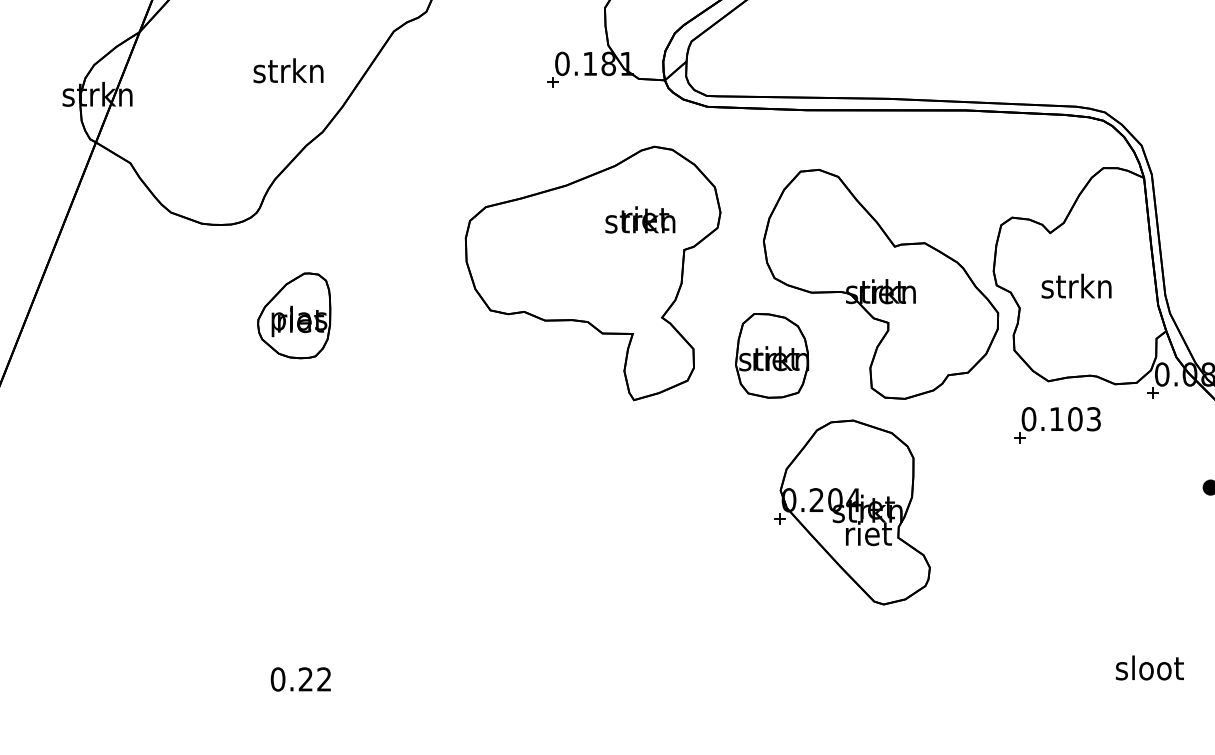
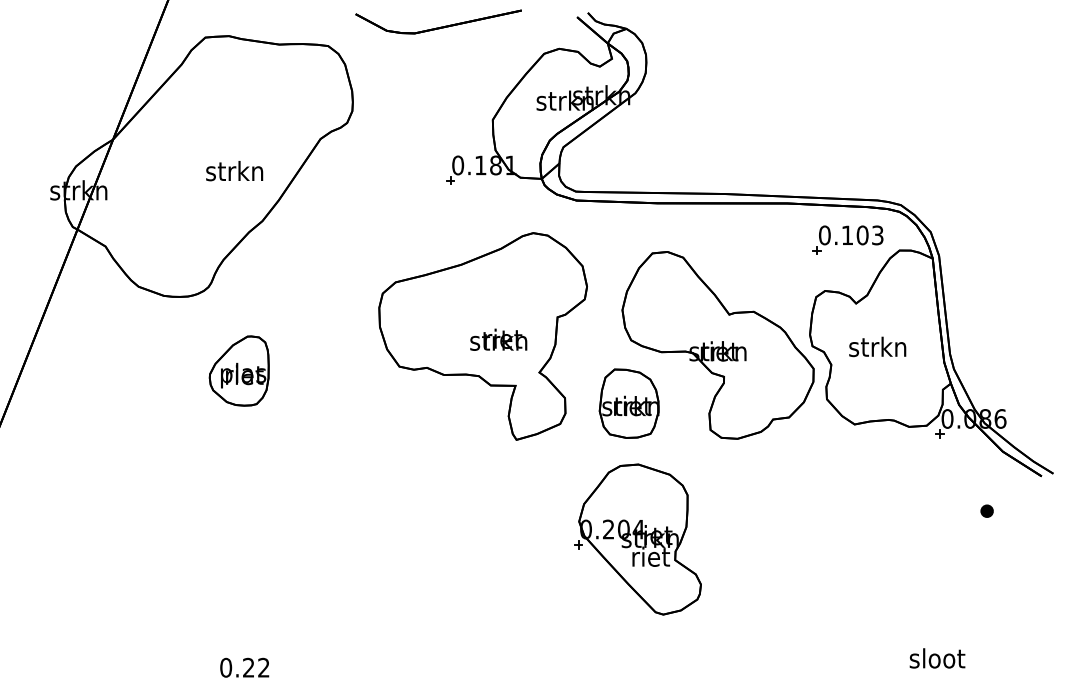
text: (640, 219) -> (498, 339), moved
part: (1056, 424) -> (847, 239), moved
part: (852, 512) -> (637, 539), moved

